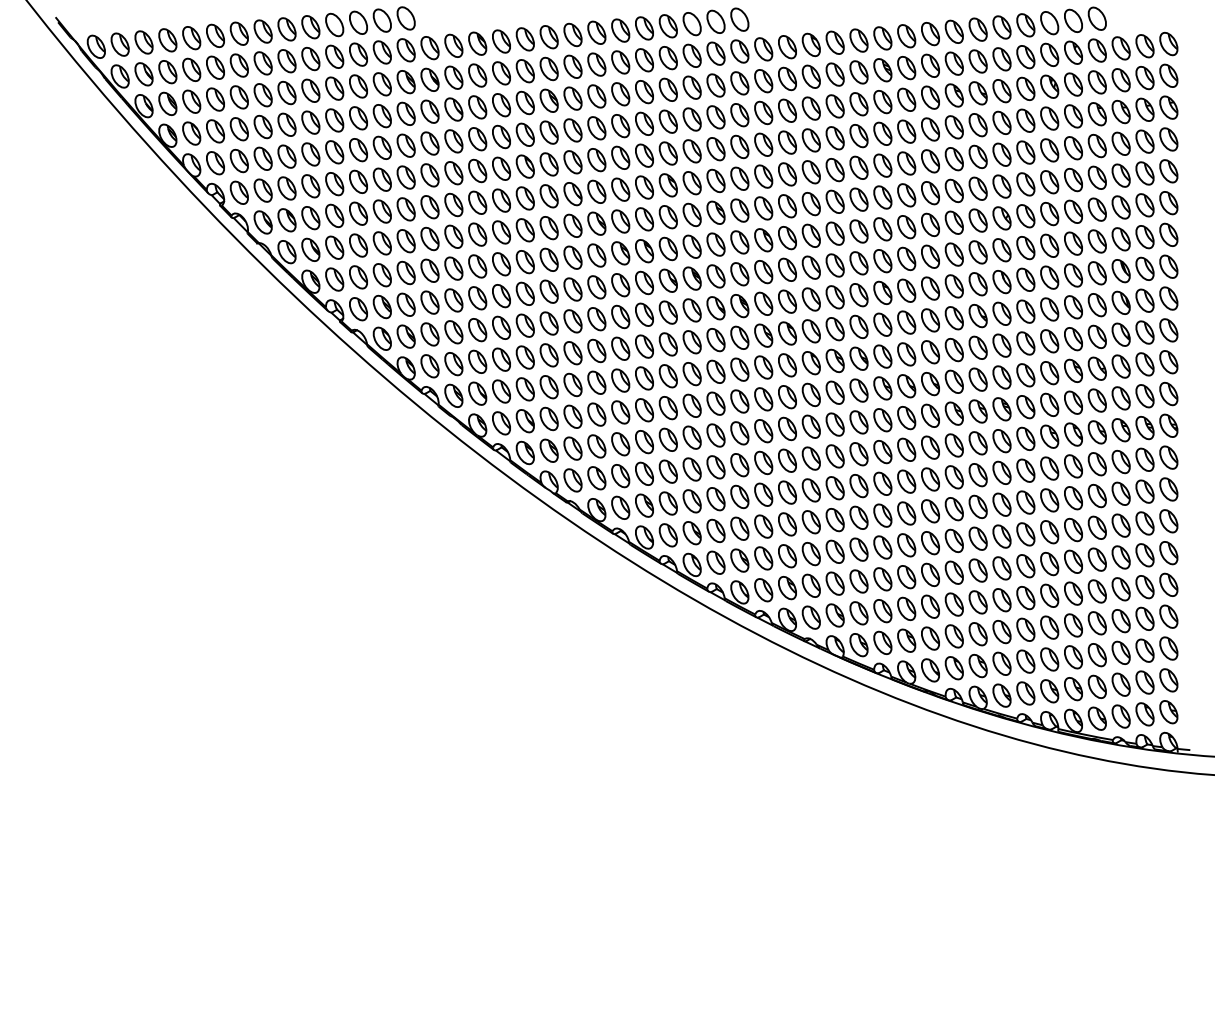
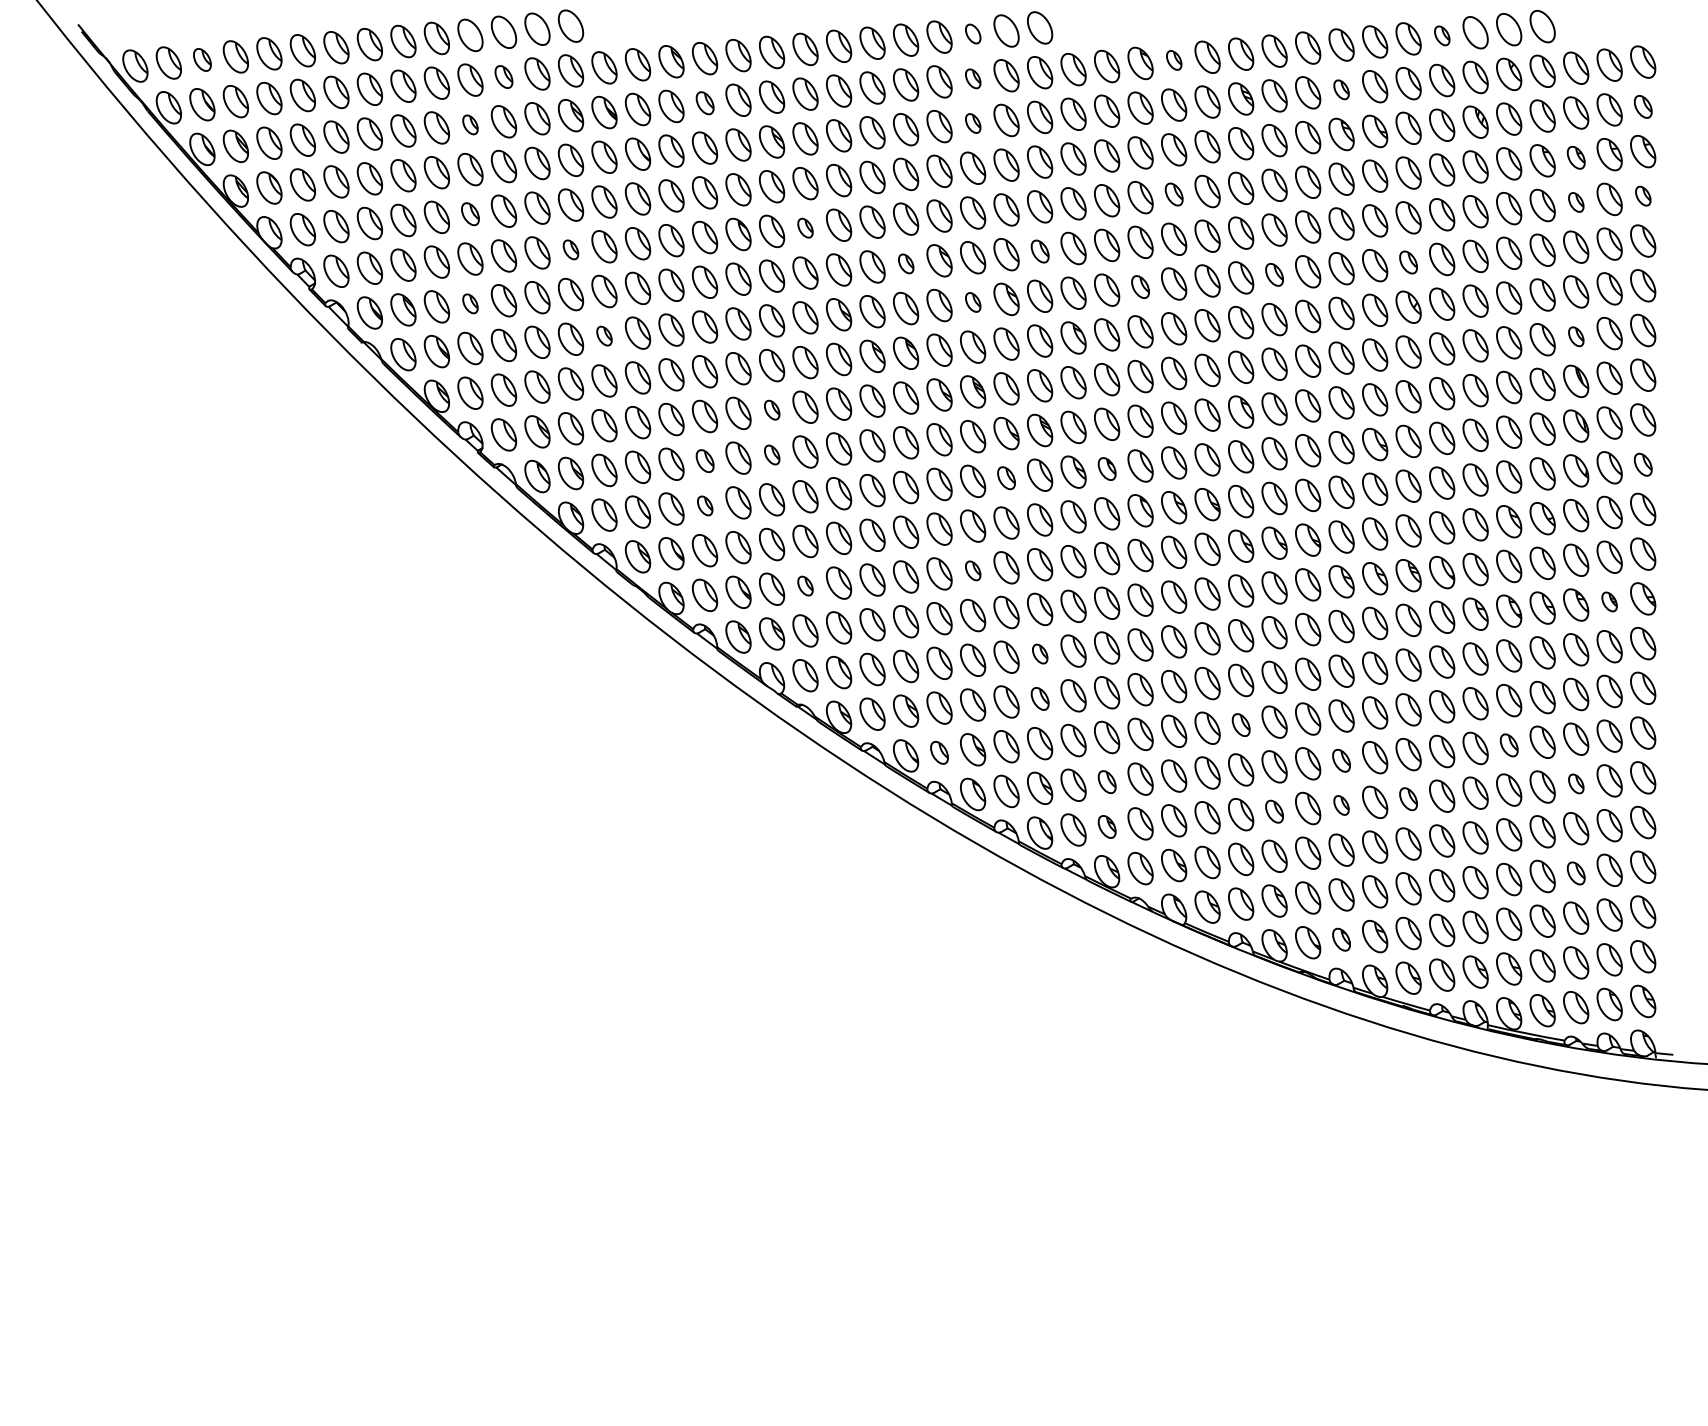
part: (692, 23) -> (973, 33), size x0.6
part: (1026, 25) -> (1442, 35), size x0.6
part: (144, 42) -> (202, 59), size x0.7
part: (835, 42) -> (1174, 60), size x0.6
part: (358, 54) -> (503, 76), size x0.7
part: (692, 55) -> (973, 78), size x0.6
part: (954, 63) -> (1341, 89), size x0.6
part: (501, 72) -> (705, 102), size x0.7
part: (1169, 75) -> (1643, 106), size x0.7
part: (692, 87) -> (973, 123), size x0.6
part: (334, 88) -> (470, 124), size x0.6
part: (1121, 111) -> (1576, 157), size x0.7
part: (835, 138) -> (1174, 194), size x0.7
part: (1169, 138) -> (1643, 195), size x0.6
part: (1121, 143) -> (1576, 202), size x0.6
part: (334, 151) -> (470, 213), size x0.7
part: (573, 161) -> (805, 227), size x0.6
part: (405, 177) -> (570, 249), size x0.6
part: (740, 178) -> (1040, 251), size x0.7
part: (1001, 186) -> (1408, 262), size x0.7
part: (644, 187) -> (906, 263), size x0.6
part: (906, 195) -> (1274, 274), size x0.7
part: (811, 203) -> (1140, 286), size x0.7
part: (334, 215) -> (470, 303), size x0.6
part: (692, 215) -> (973, 302), size x0.6
part: (430, 238) -> (604, 335), size x0.6
part: (1121, 239) -> (1576, 336), size x0.6
part: (549, 291) -> (772, 409), size x0.6
part: (549, 323) -> (772, 454), size x0.6
part: (501, 327) -> (705, 460), size x0.7
part: (1169, 330) -> (1643, 464), size x0.7
part: (787, 333) -> (1107, 468), size x0.7
part: (715, 339) -> (1006, 477), size x0.7
part: (501, 359) -> (705, 505), size x0.6
part: (692, 405) -> (973, 570), size x0.6
part: (573, 416) -> (805, 585), size x0.6
part: (1144, 427) -> (1609, 601), size x0.6
part: (740, 464) -> (1040, 653), size x0.6
part: (740, 496) -> (1040, 698), size x0.7
part: (883, 515) -> (1241, 724), size x0.7
part: (1073, 530) -> (1509, 745), size x0.7
part: (668, 535) -> (939, 752), size x0.7
part: (954, 540) -> (1341, 760), size x0.7
part: (787, 555) -> (1107, 781), size x0.7
part: (1121, 557) -> (1576, 783), size x0.6
part: (1001, 567) -> (1408, 798), size x0.7
part: (954, 572) -> (1341, 805), size x0.6
part: (906, 577) -> (1274, 811), size x0.7
part: (787, 587) -> (1107, 826), size x0.7
part: (1121, 621) -> (1576, 873), size x0.7
part: (954, 668) -> (1341, 939), size x0.7

